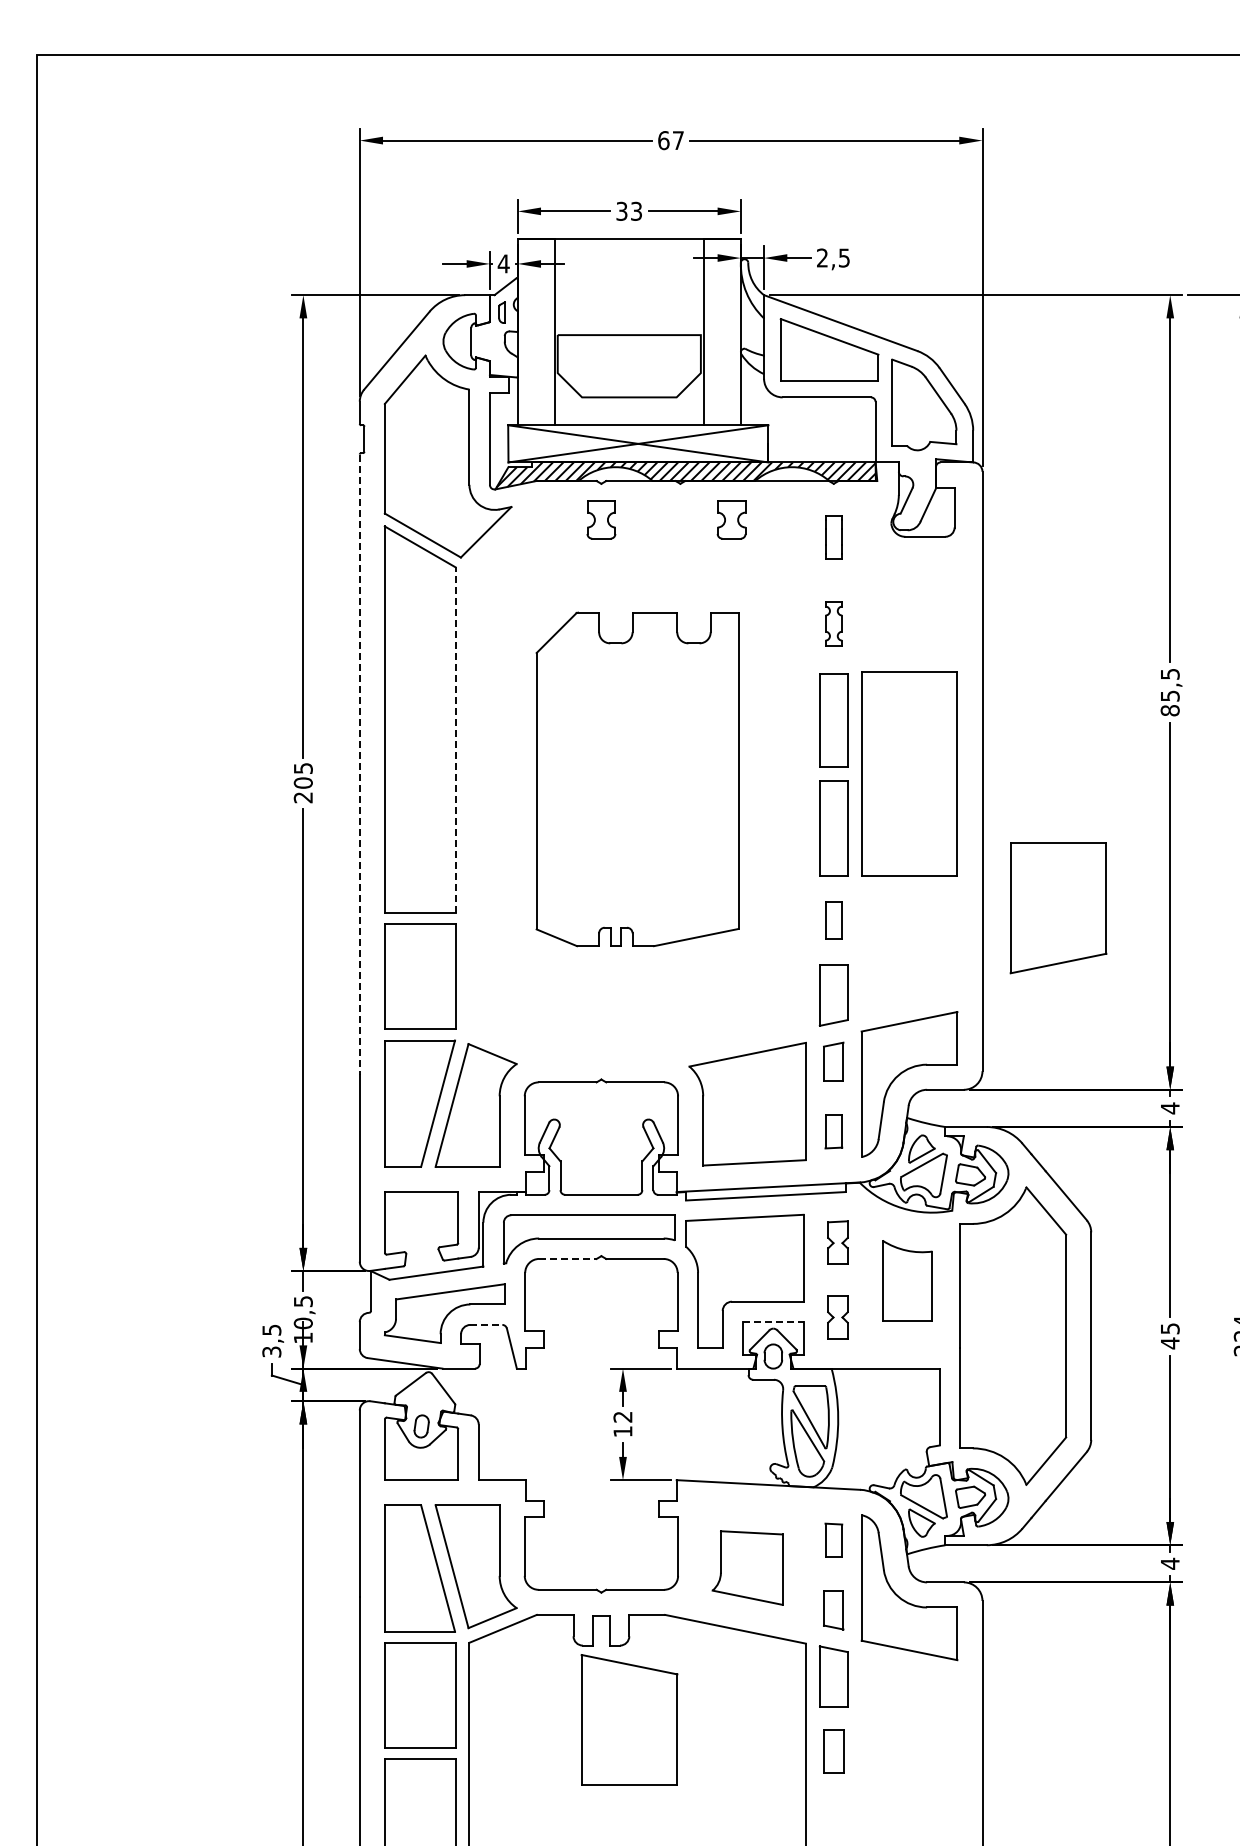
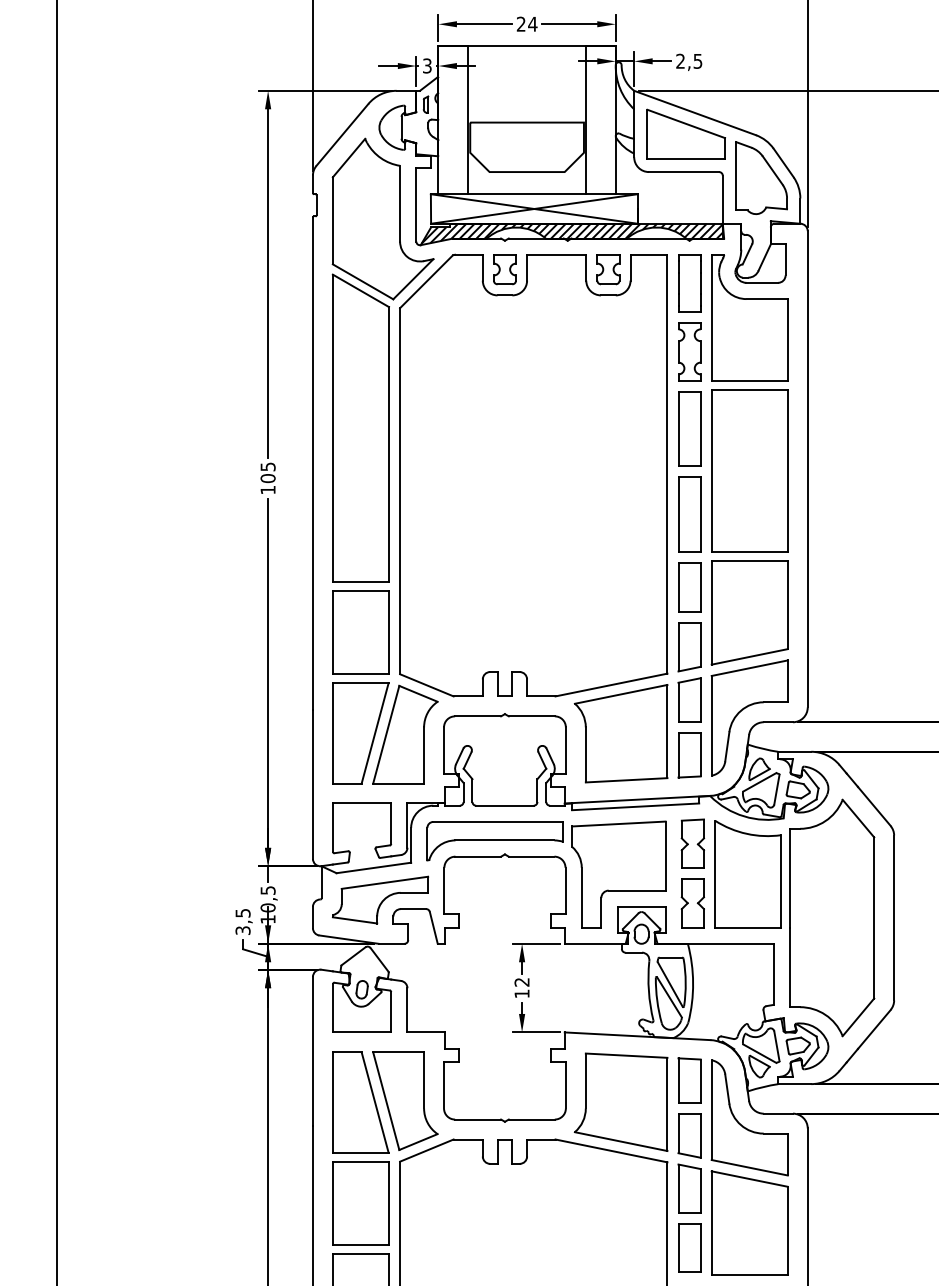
text: (629, 210) -> (527, 23), 33 -> 24
text: (503, 263) -> (427, 65), 4 -> 3
part: (833, 536) -> (689, 282), size x1.67
part: (909, 580) -> (749, 317), added
part: (833, 623) -> (689, 351), size x1.67
line: (455, 740) -> (388, 444), dashed -> solid
line: (359, 765) -> (312, 464), dashed -> solid
part: (637, 779) -> (533, 475), size x1.67
text: (302, 797) -> (267, 489), 205 -> 105
part: (1058, 908) -> (749, 613), moved
part: (833, 920) -> (689, 587), size x1.67
part: (833, 1061) -> (689, 699), size x1.43
part: (833, 1131) -> (689, 755), size x1.67
part: (837, 1242) -> (692, 843), size x1.43
line: (567, 1258) -> (477, 856), dashed -> solid
part: (907, 1280) -> (748, 873), size x1.67
part: (837, 1317) -> (692, 903), size x1.43
line: (773, 1322) -> (641, 907), dashed -> solid
line: (486, 1324) -> (413, 908), dashed -> solid
part: (833, 1539) -> (689, 1079), size x1.67
part: (747, 1567) -> (621, 1101), size x1.67
part: (833, 1609) -> (689, 1135), size x1.43
part: (629, 1719) -> (749, 1222), moved
part: (833, 1751) -> (689, 1248), size x1.43

